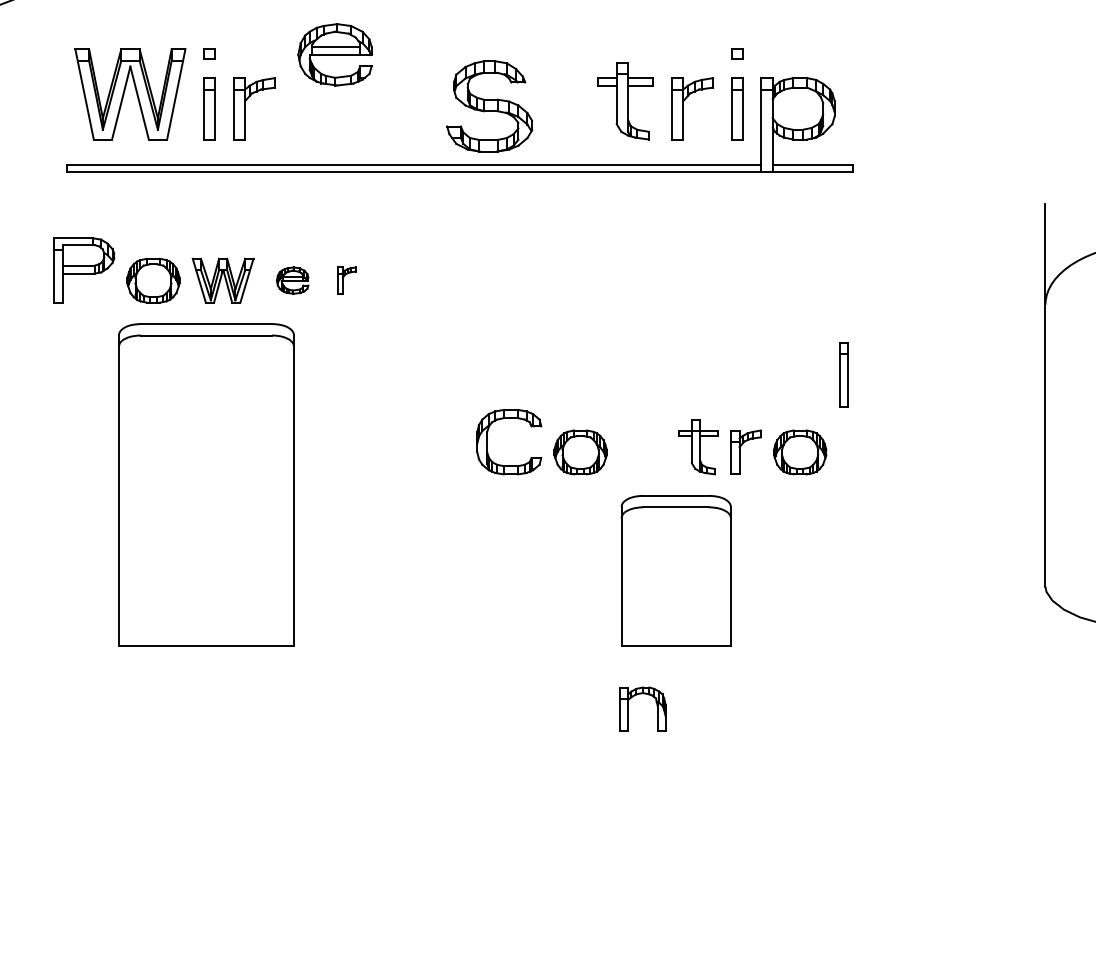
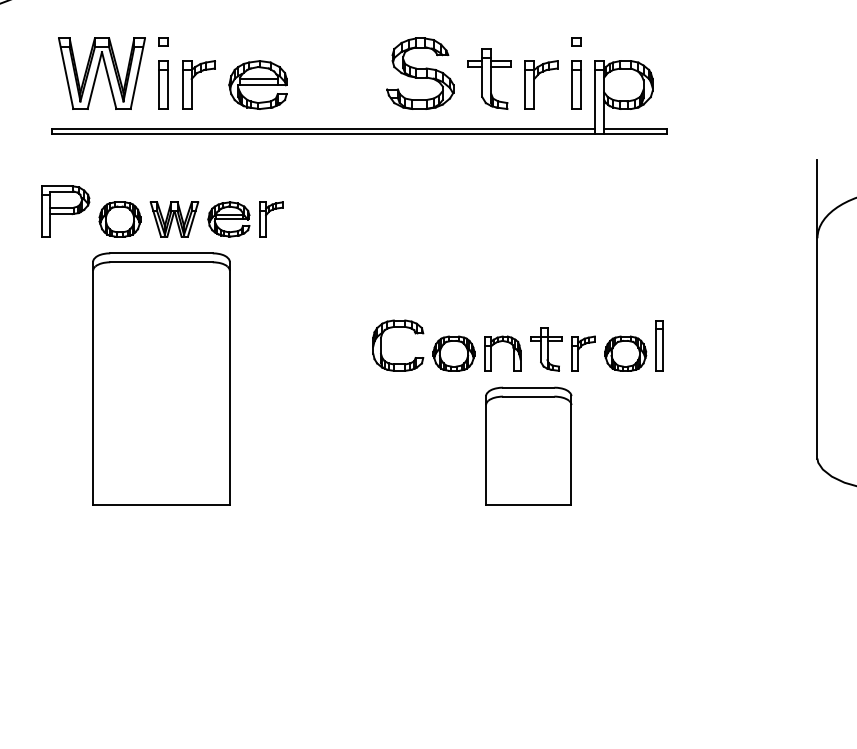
part: (334, 54) -> (257, 84), moved
part: (489, 106) -> (420, 73), moved
part: (292, 280) -> (228, 219), size x1.67
part: (346, 280) -> (270, 219), size x1.67
part: (843, 374) -> (659, 345), moved
part: (637, 695) -> (498, 342), moved

